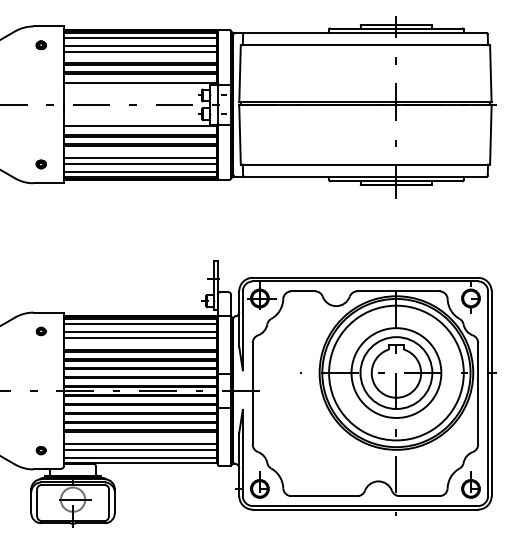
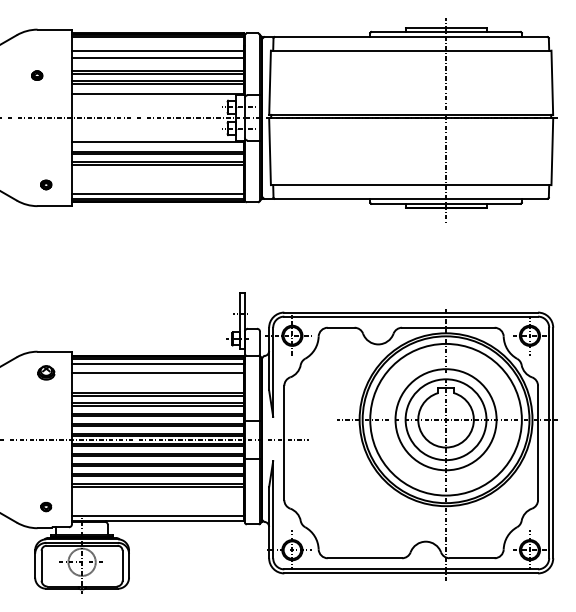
line: (140, 37) -> (158, 42), removed
part: (40, 45) -> (36, 75), moved
line: (140, 157) -> (158, 177), removed
line: (140, 164) -> (158, 185), removed
part: (40, 331) -> (45, 372), size x1.6
line: (140, 338) -> (158, 380), removed
line: (140, 443) -> (158, 499), removed
line: (140, 450) -> (158, 506), removed

